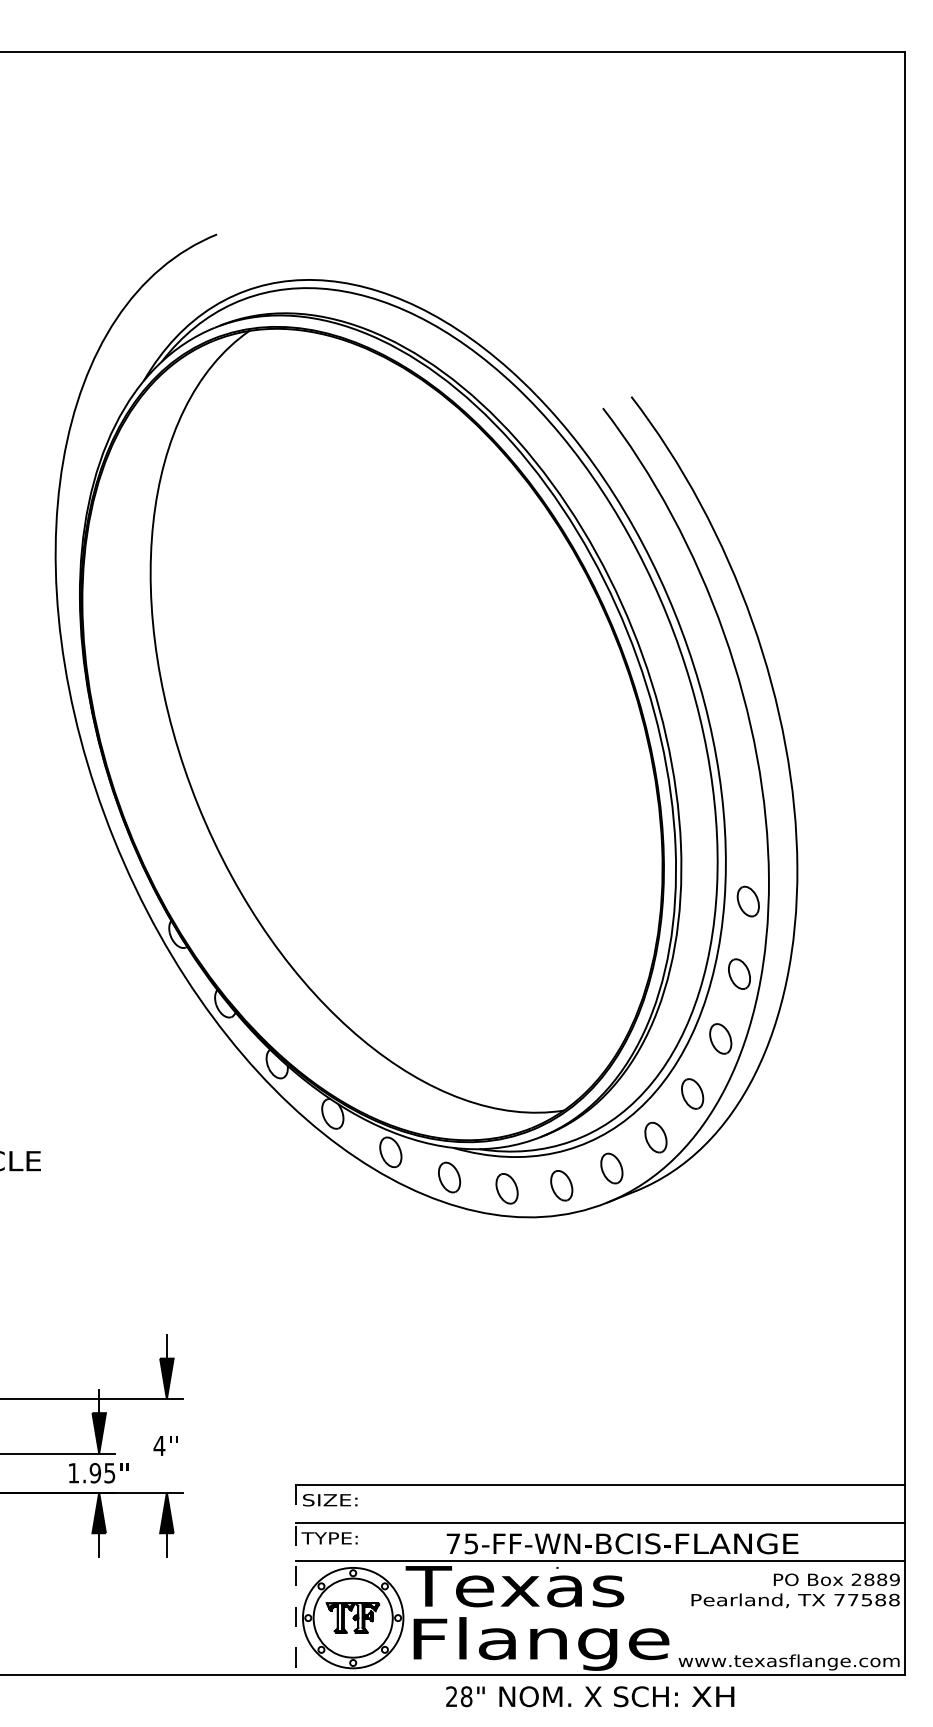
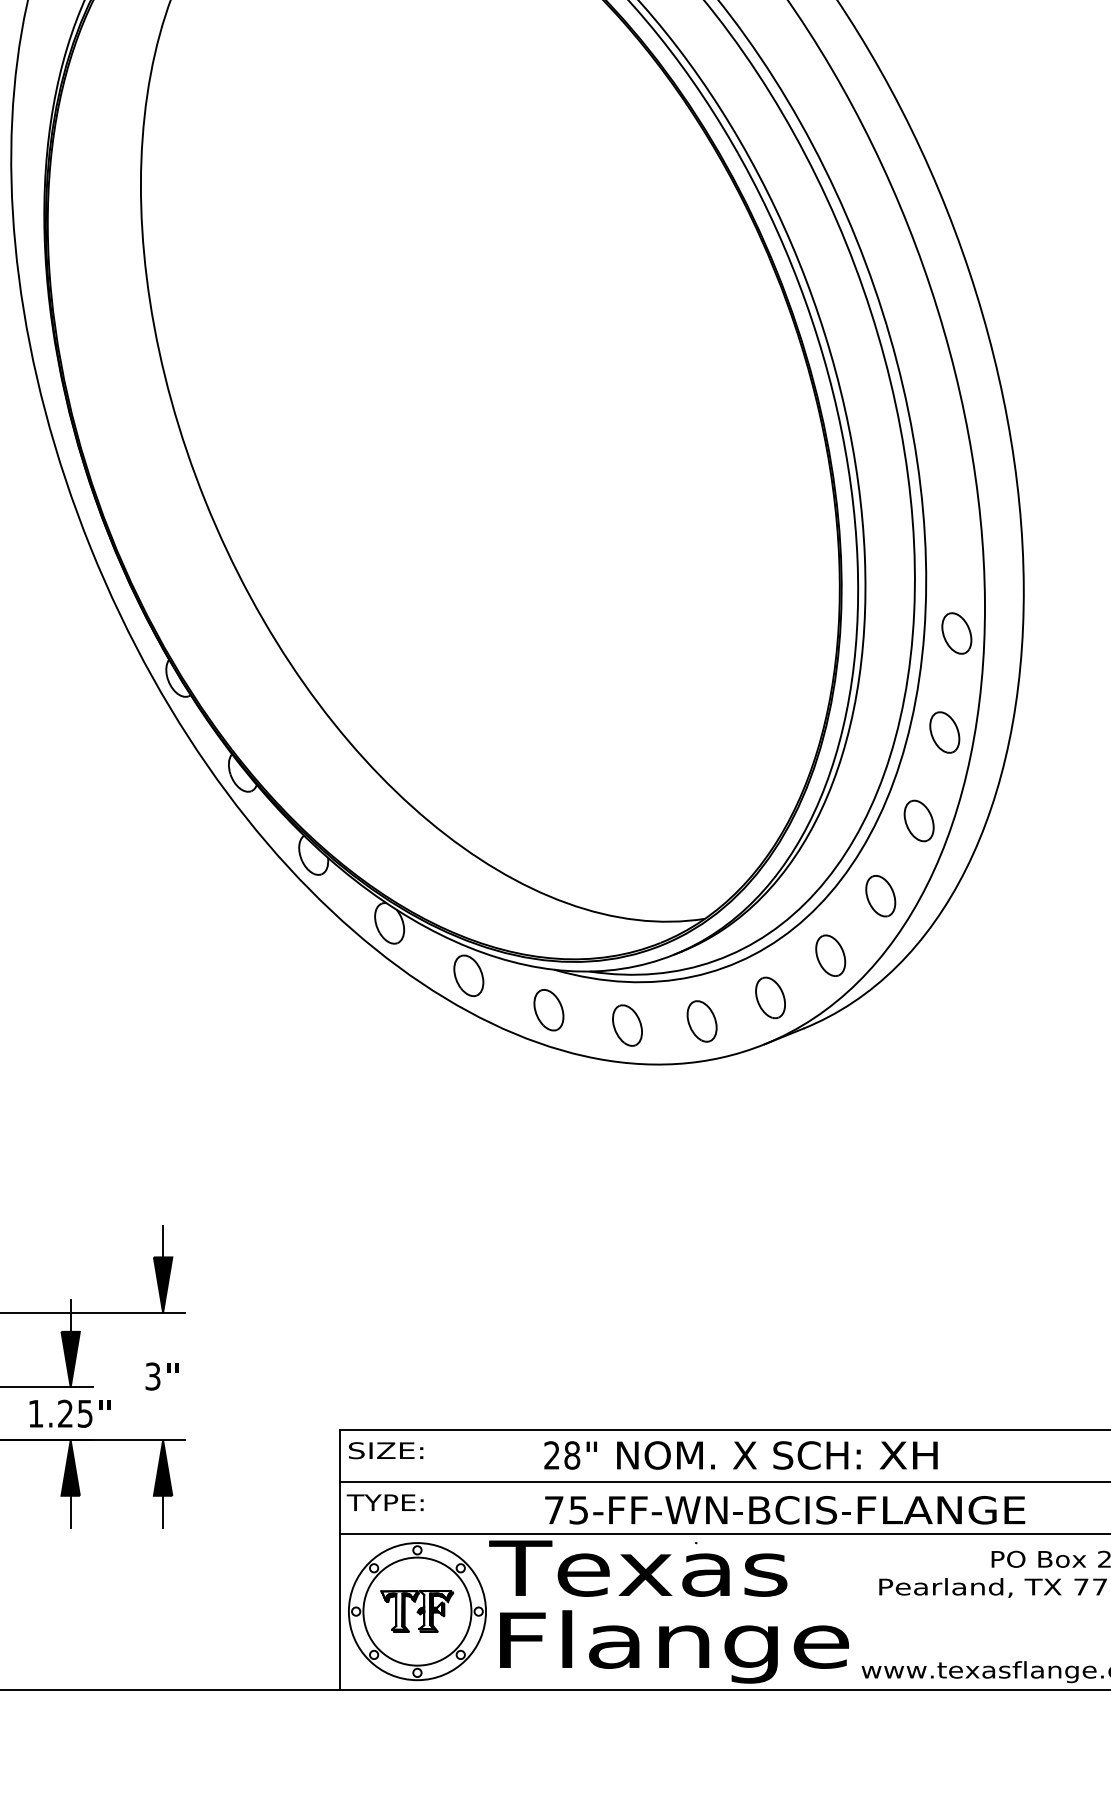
text: (159, 1445) -> (153, 1375), 4 -> 3
text: (94, 1473) -> (64, 1414), 1.95 -> 1.25
line: (296, 1580) -> (340, 1560), dashed -> solid
text: (590, 1696) -> (741, 1455), moved

